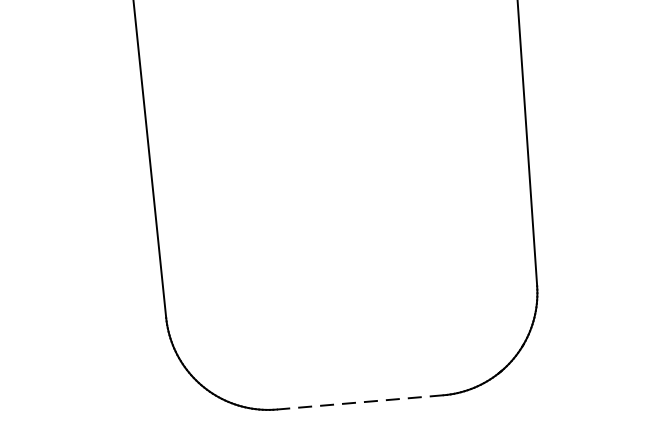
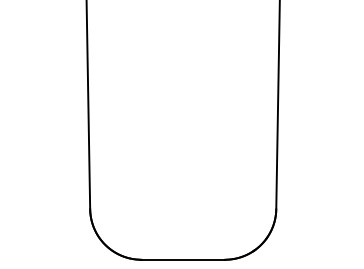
line: (360, 401) -> (183, 259), dashed -> solid

